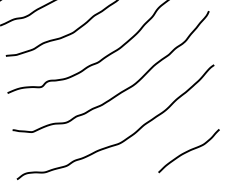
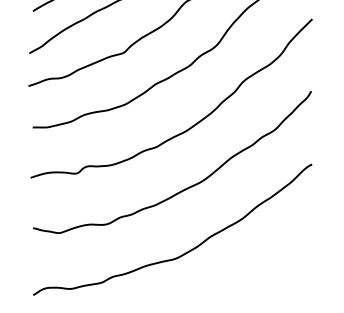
curve: (188, 151) -> (267, 277), removed

